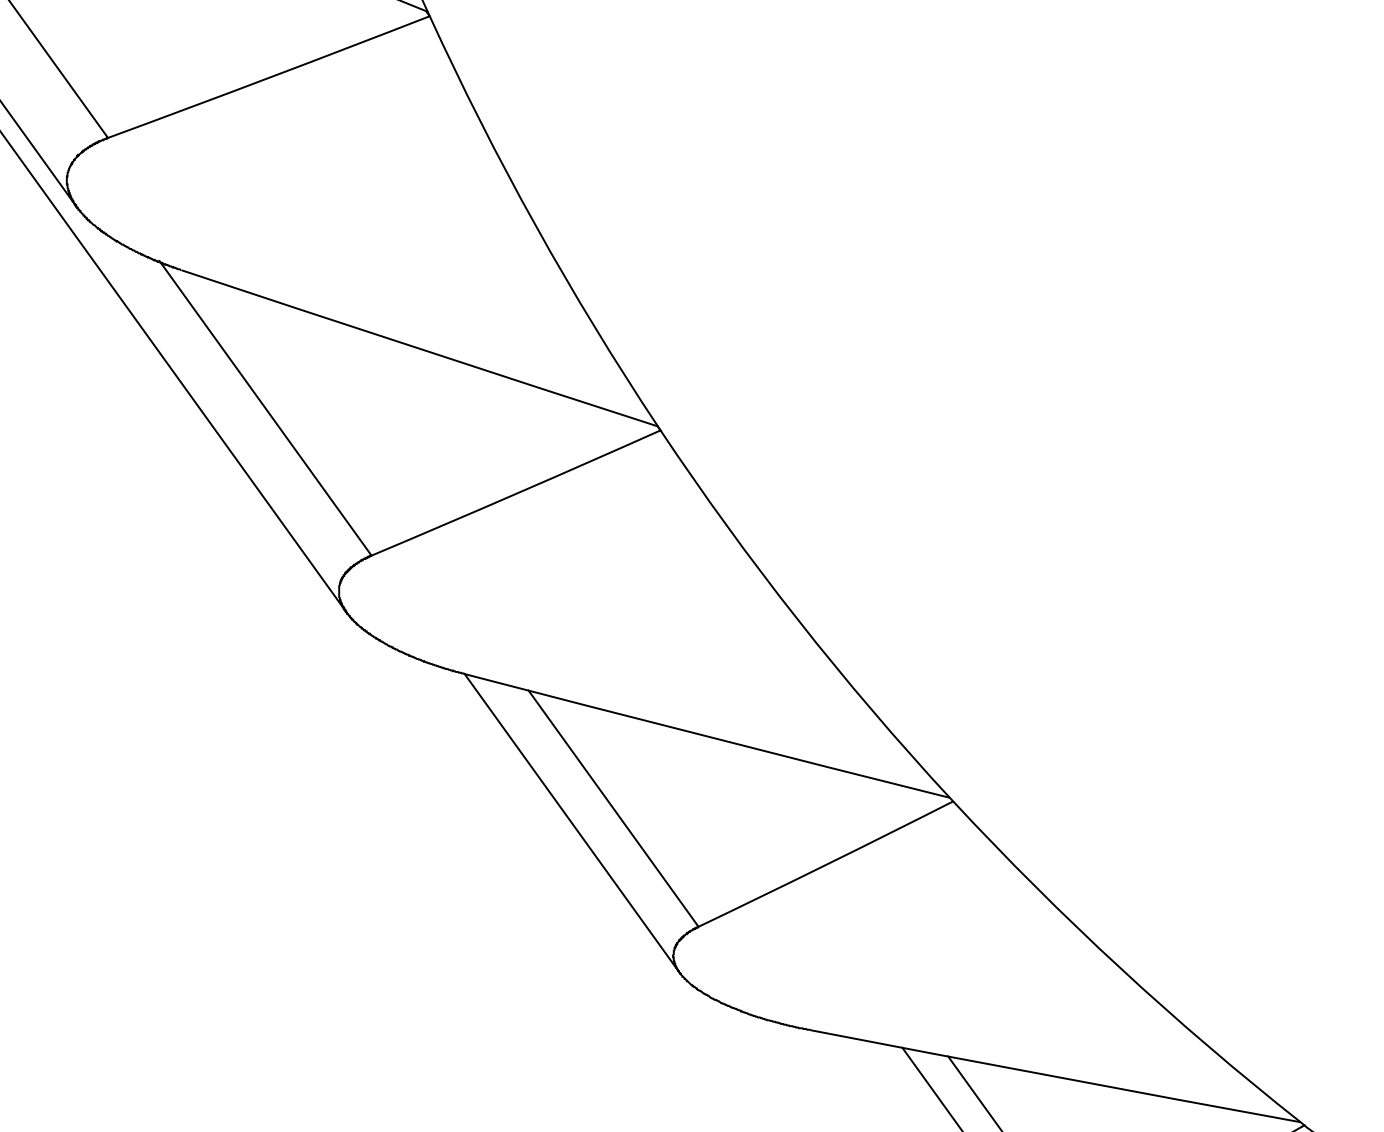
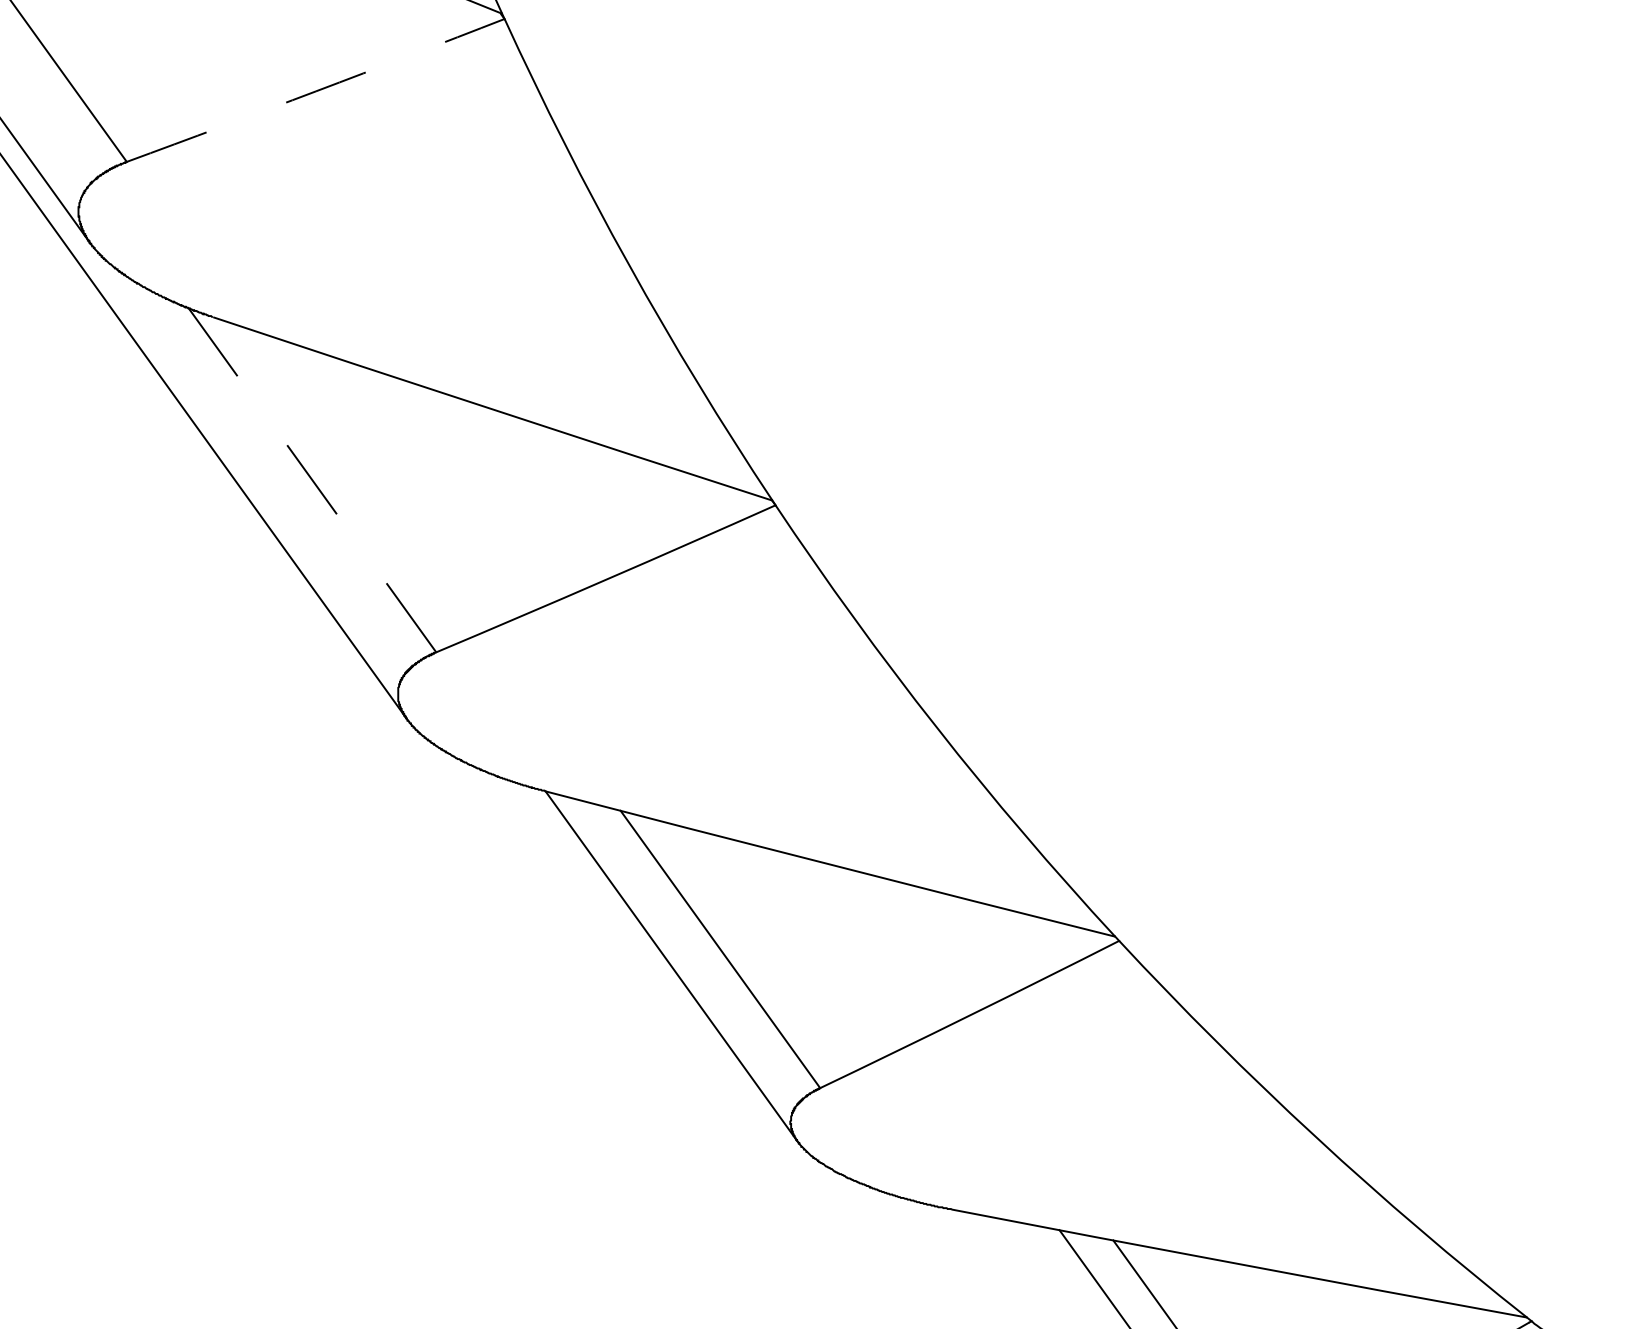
arc: (269, 77) -> (316, 91), solid -> dashed
line: (265, 407) -> (311, 478), solid -> dashed

